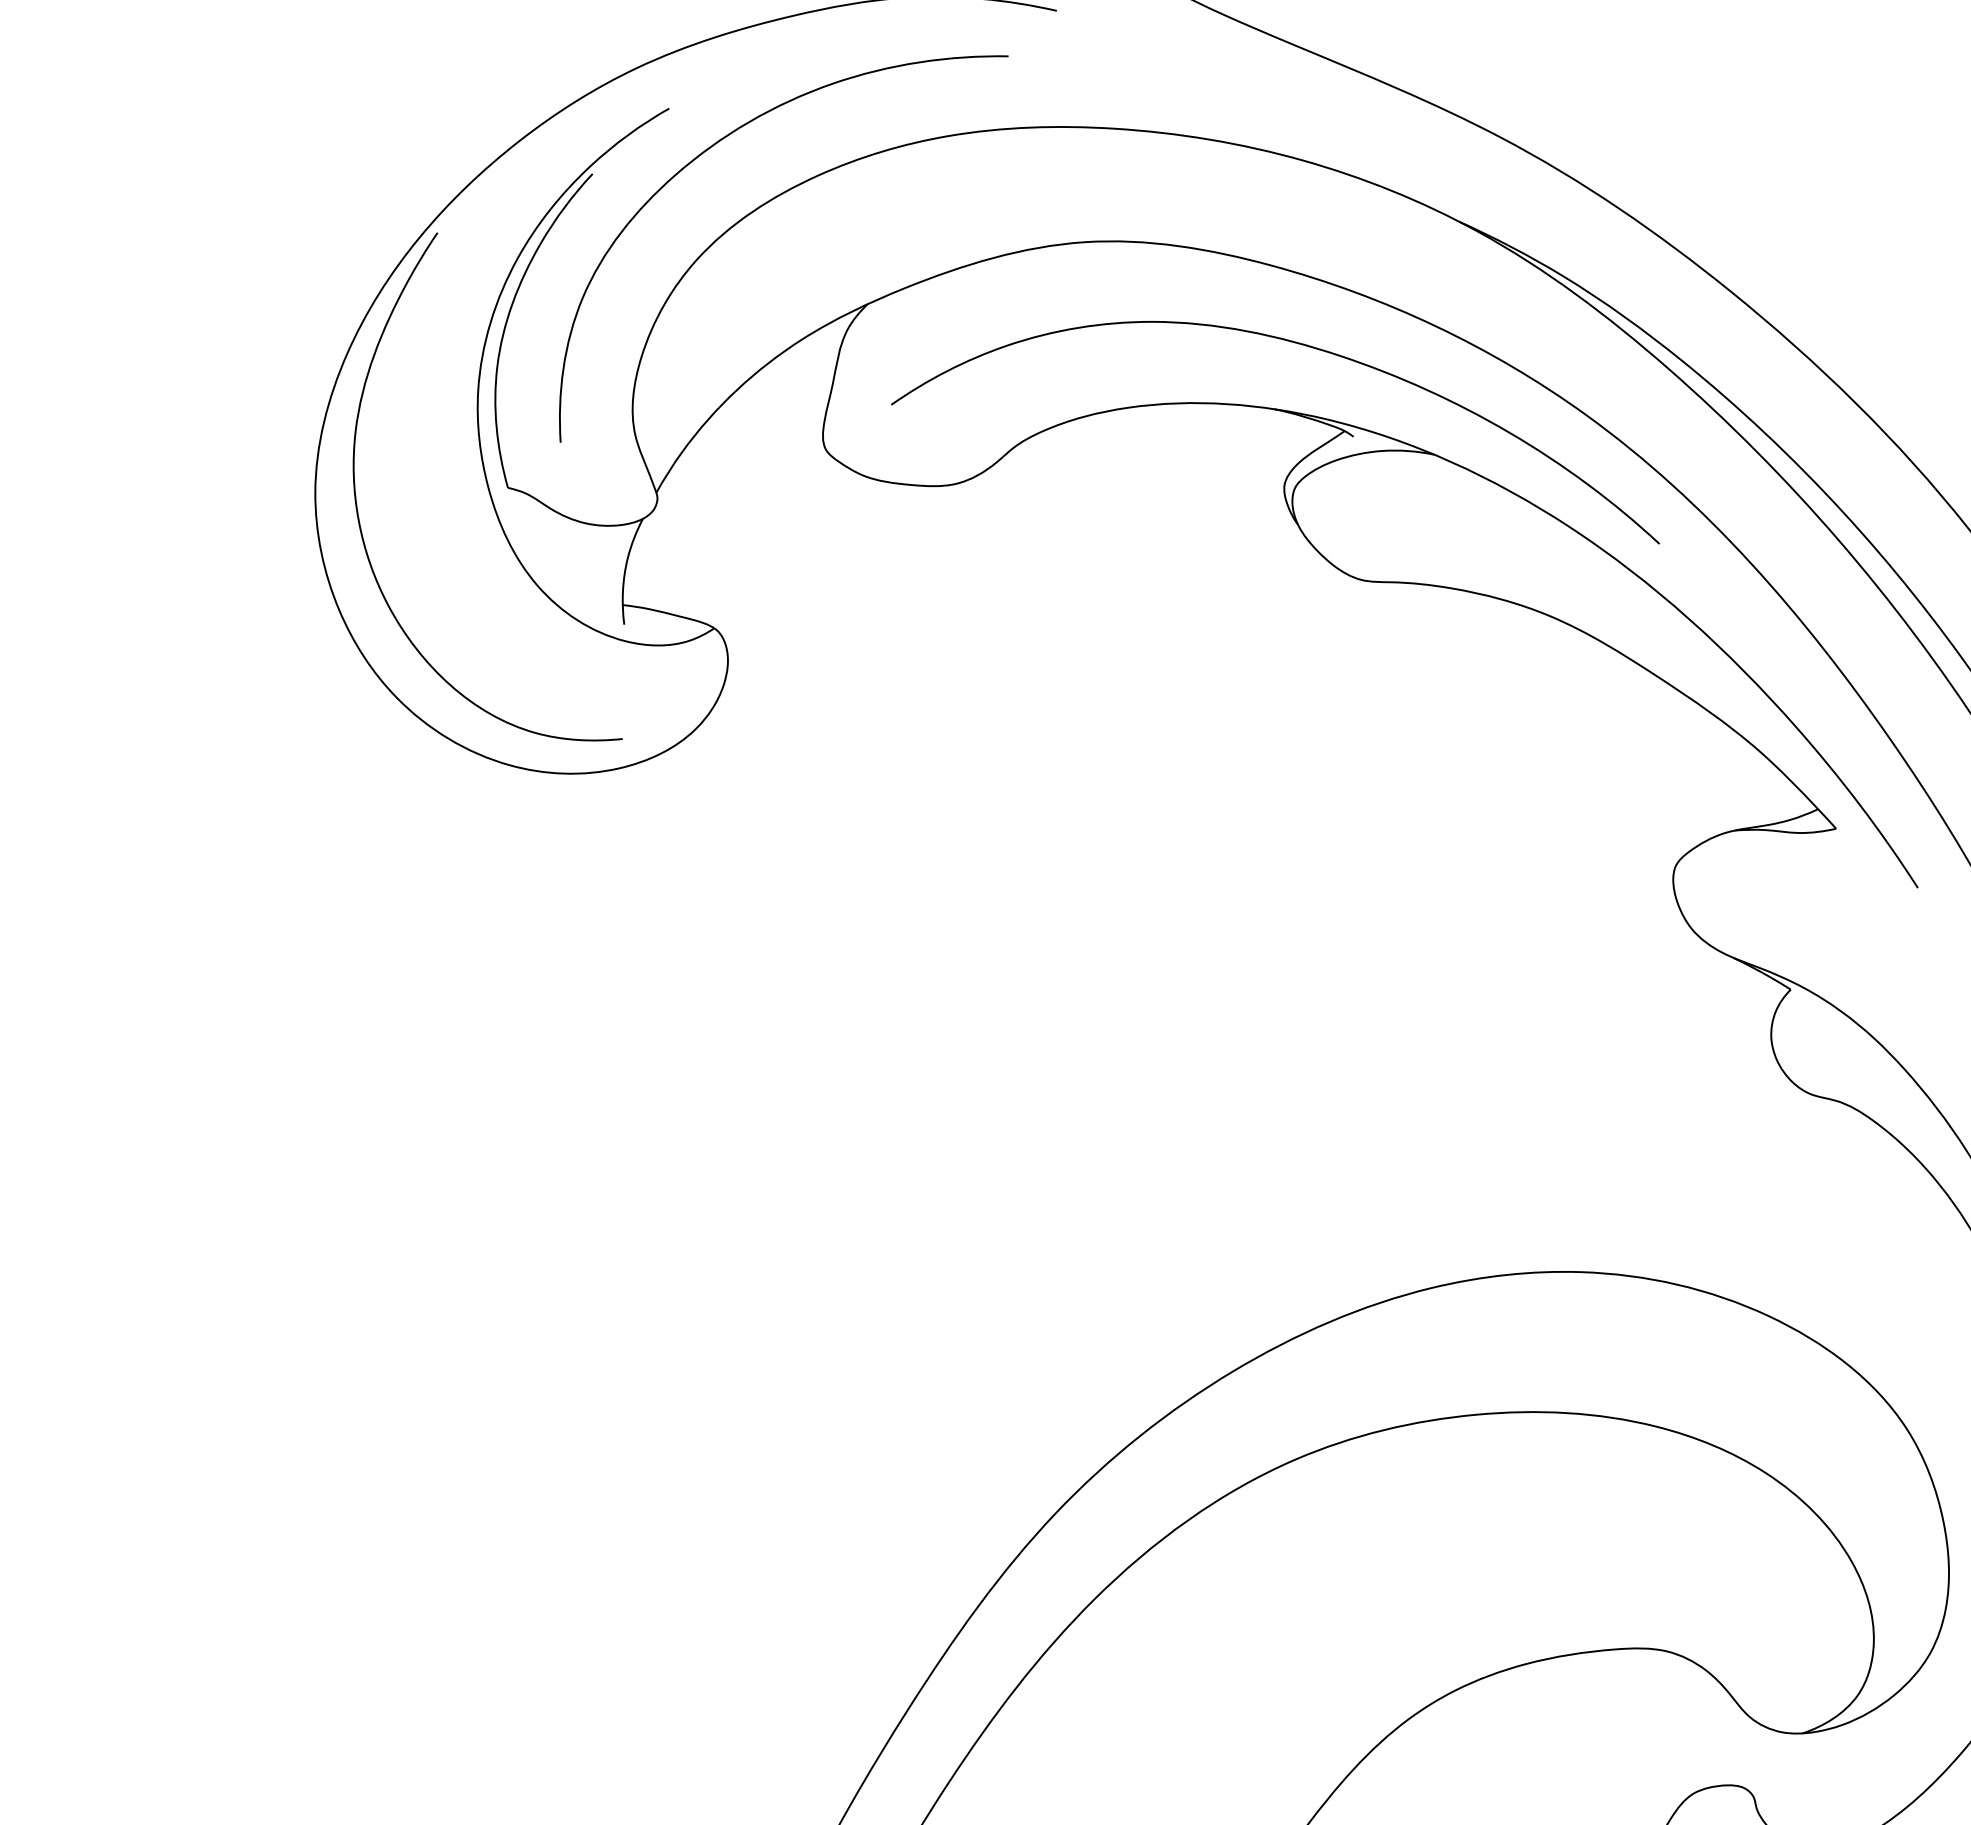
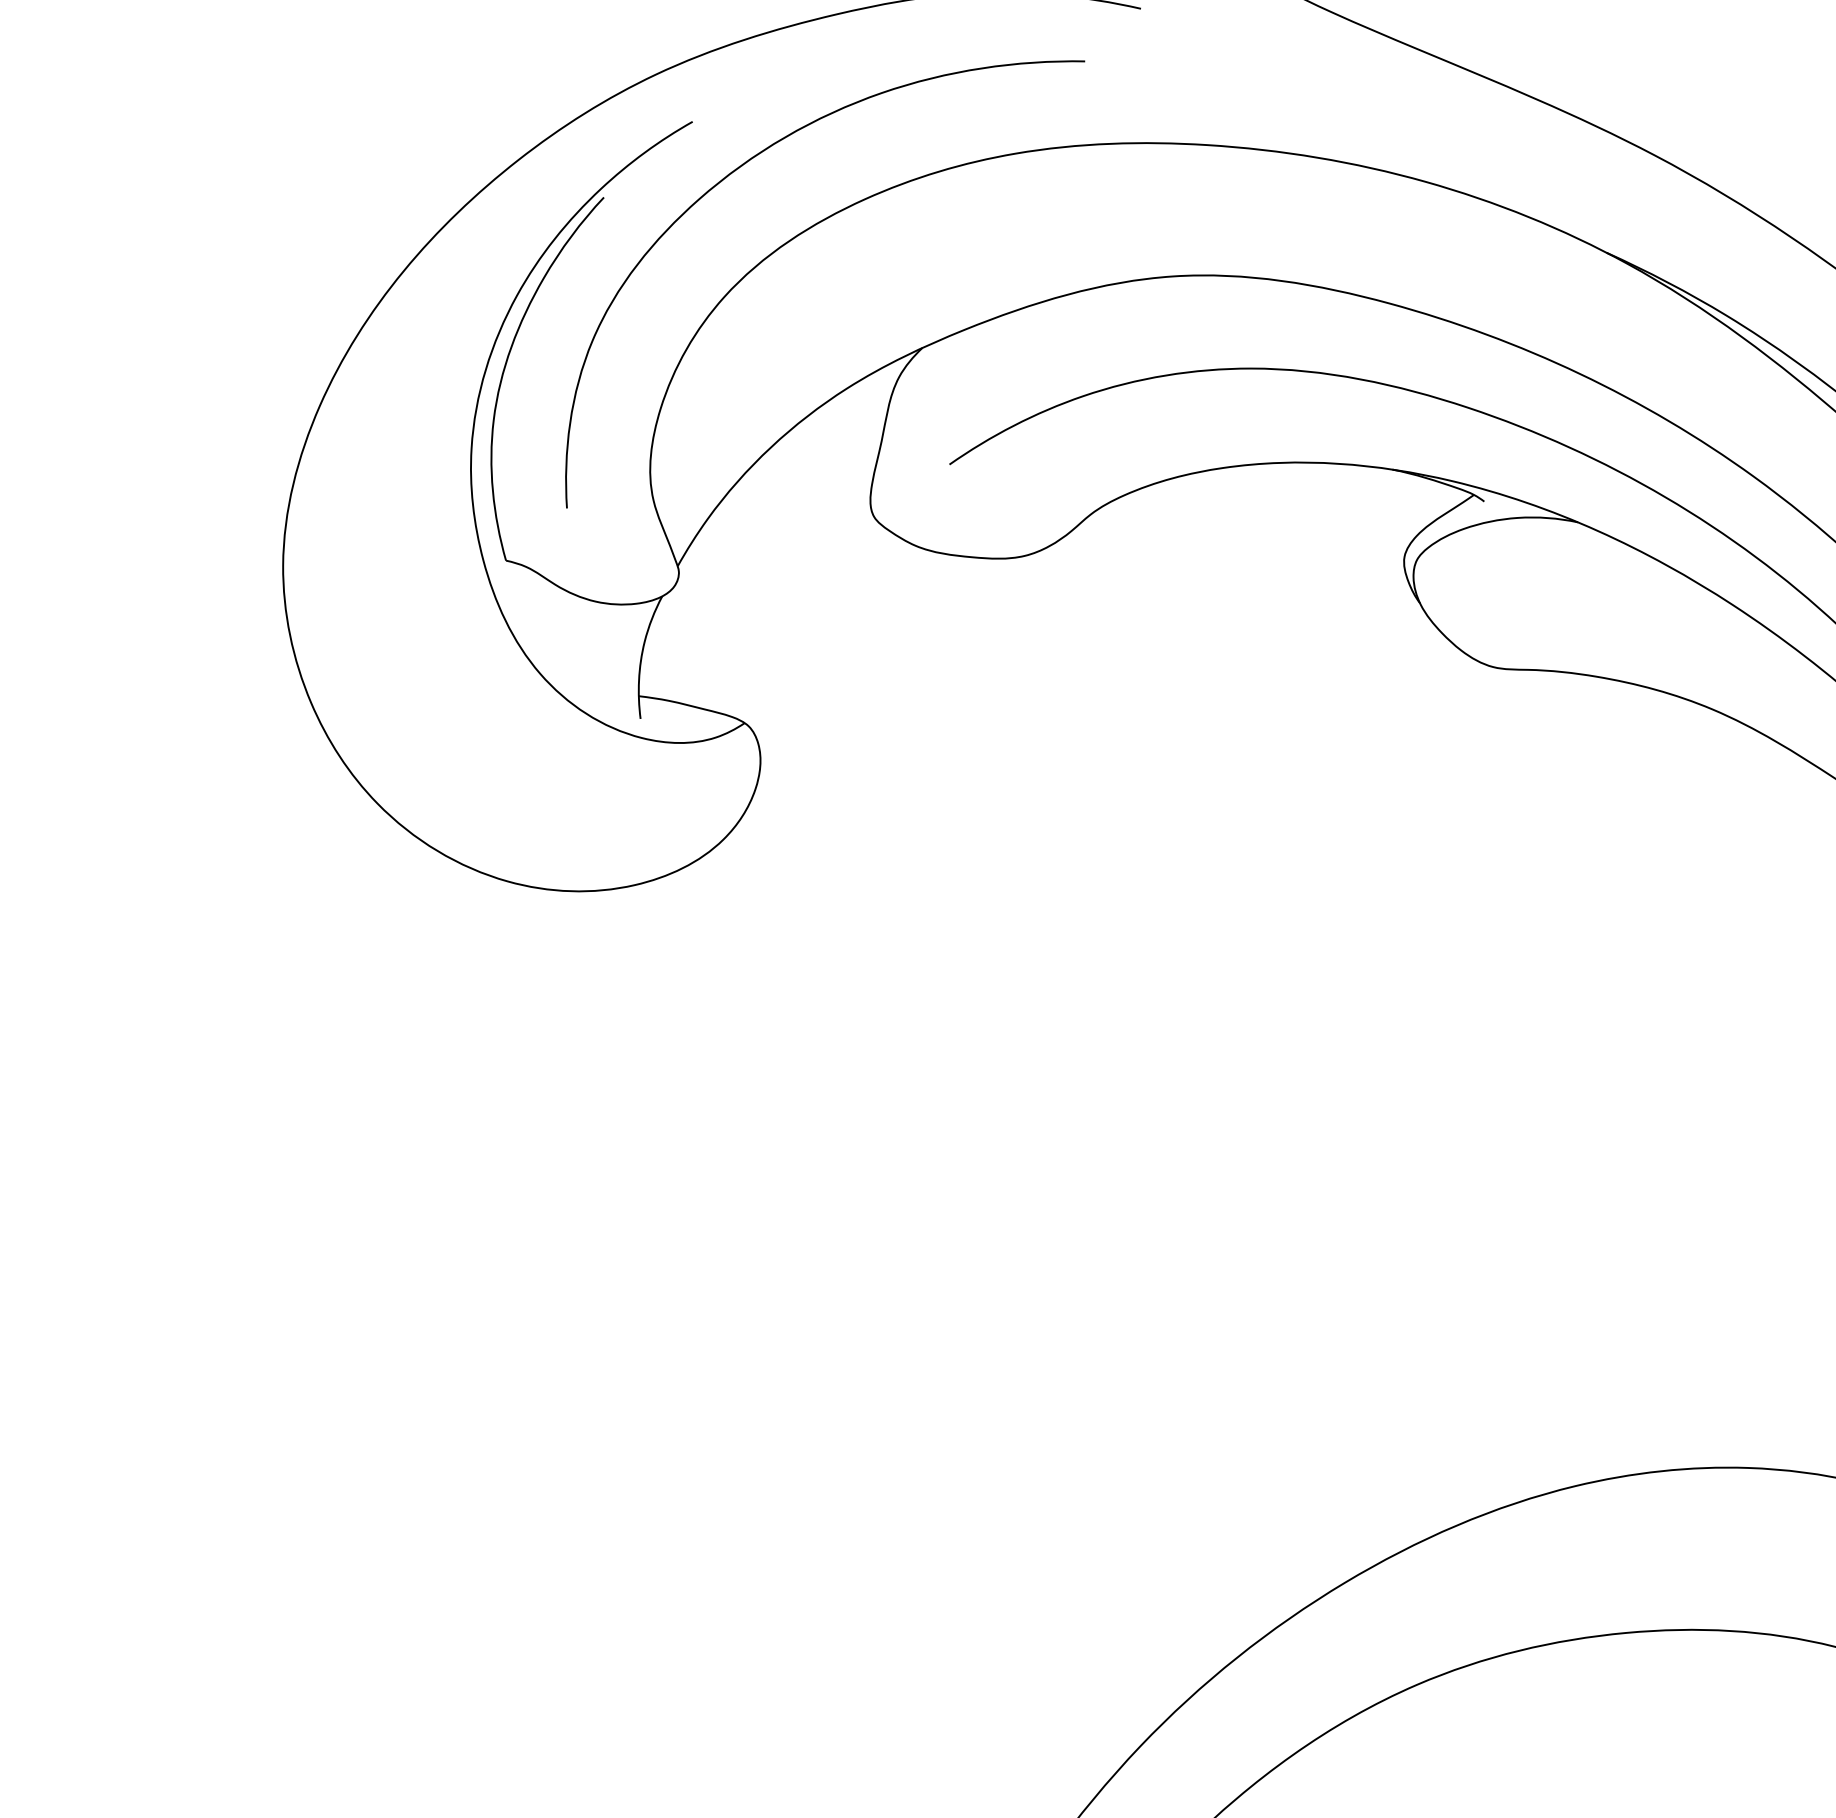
curve: (357, 504) -> (331, 579), removed

